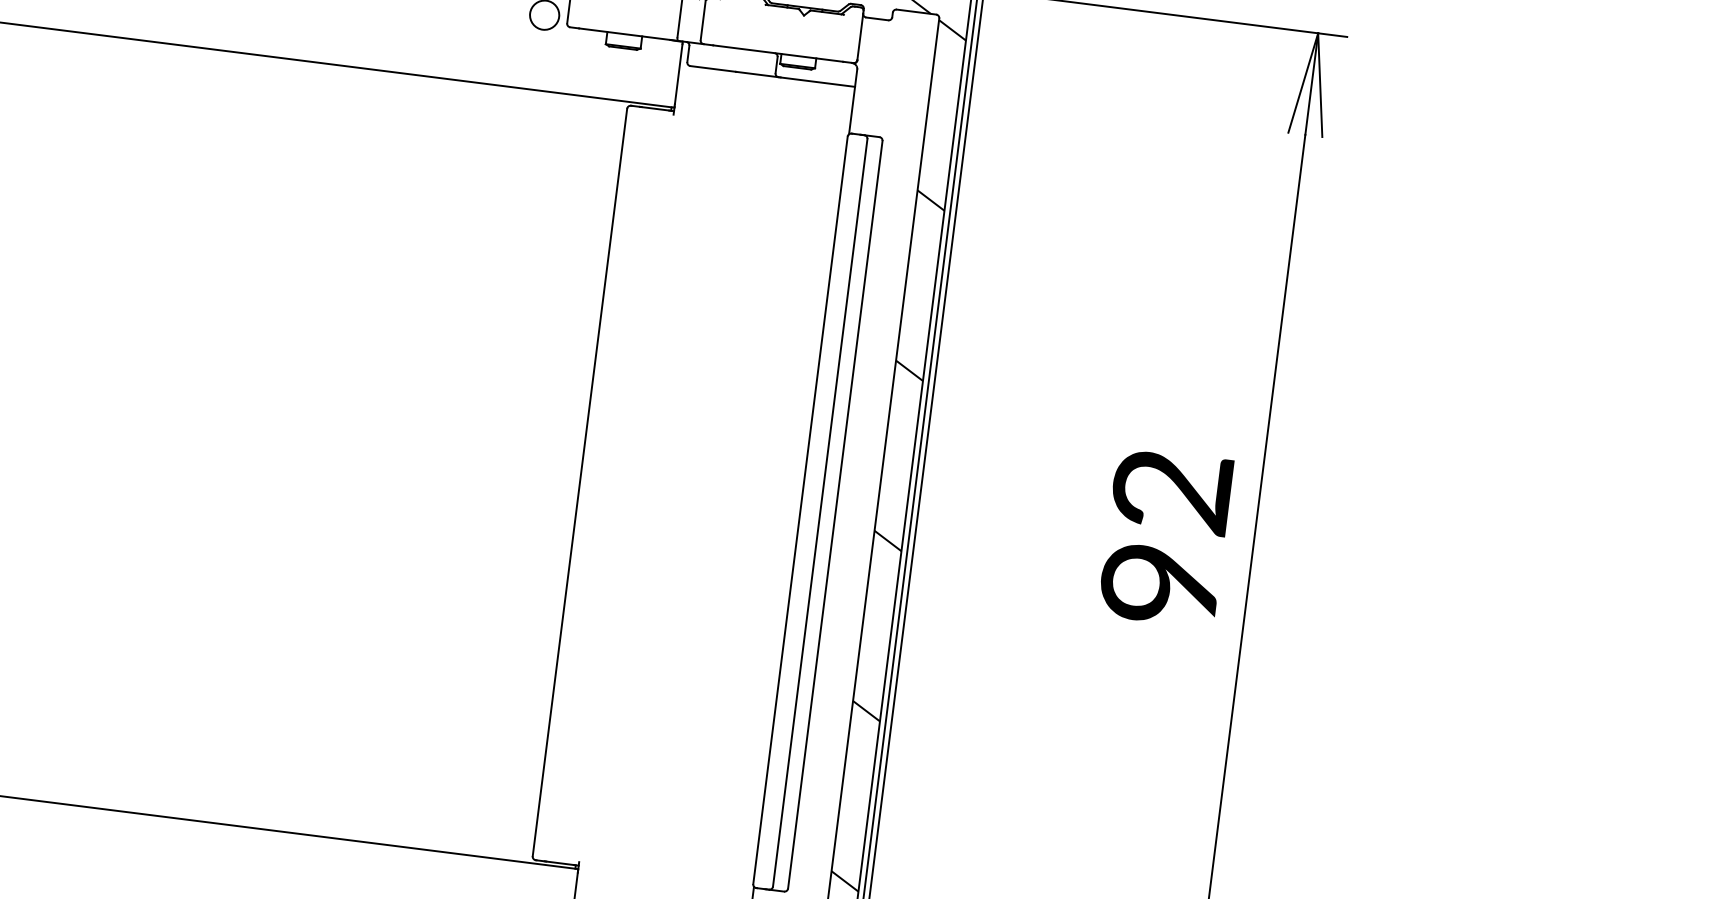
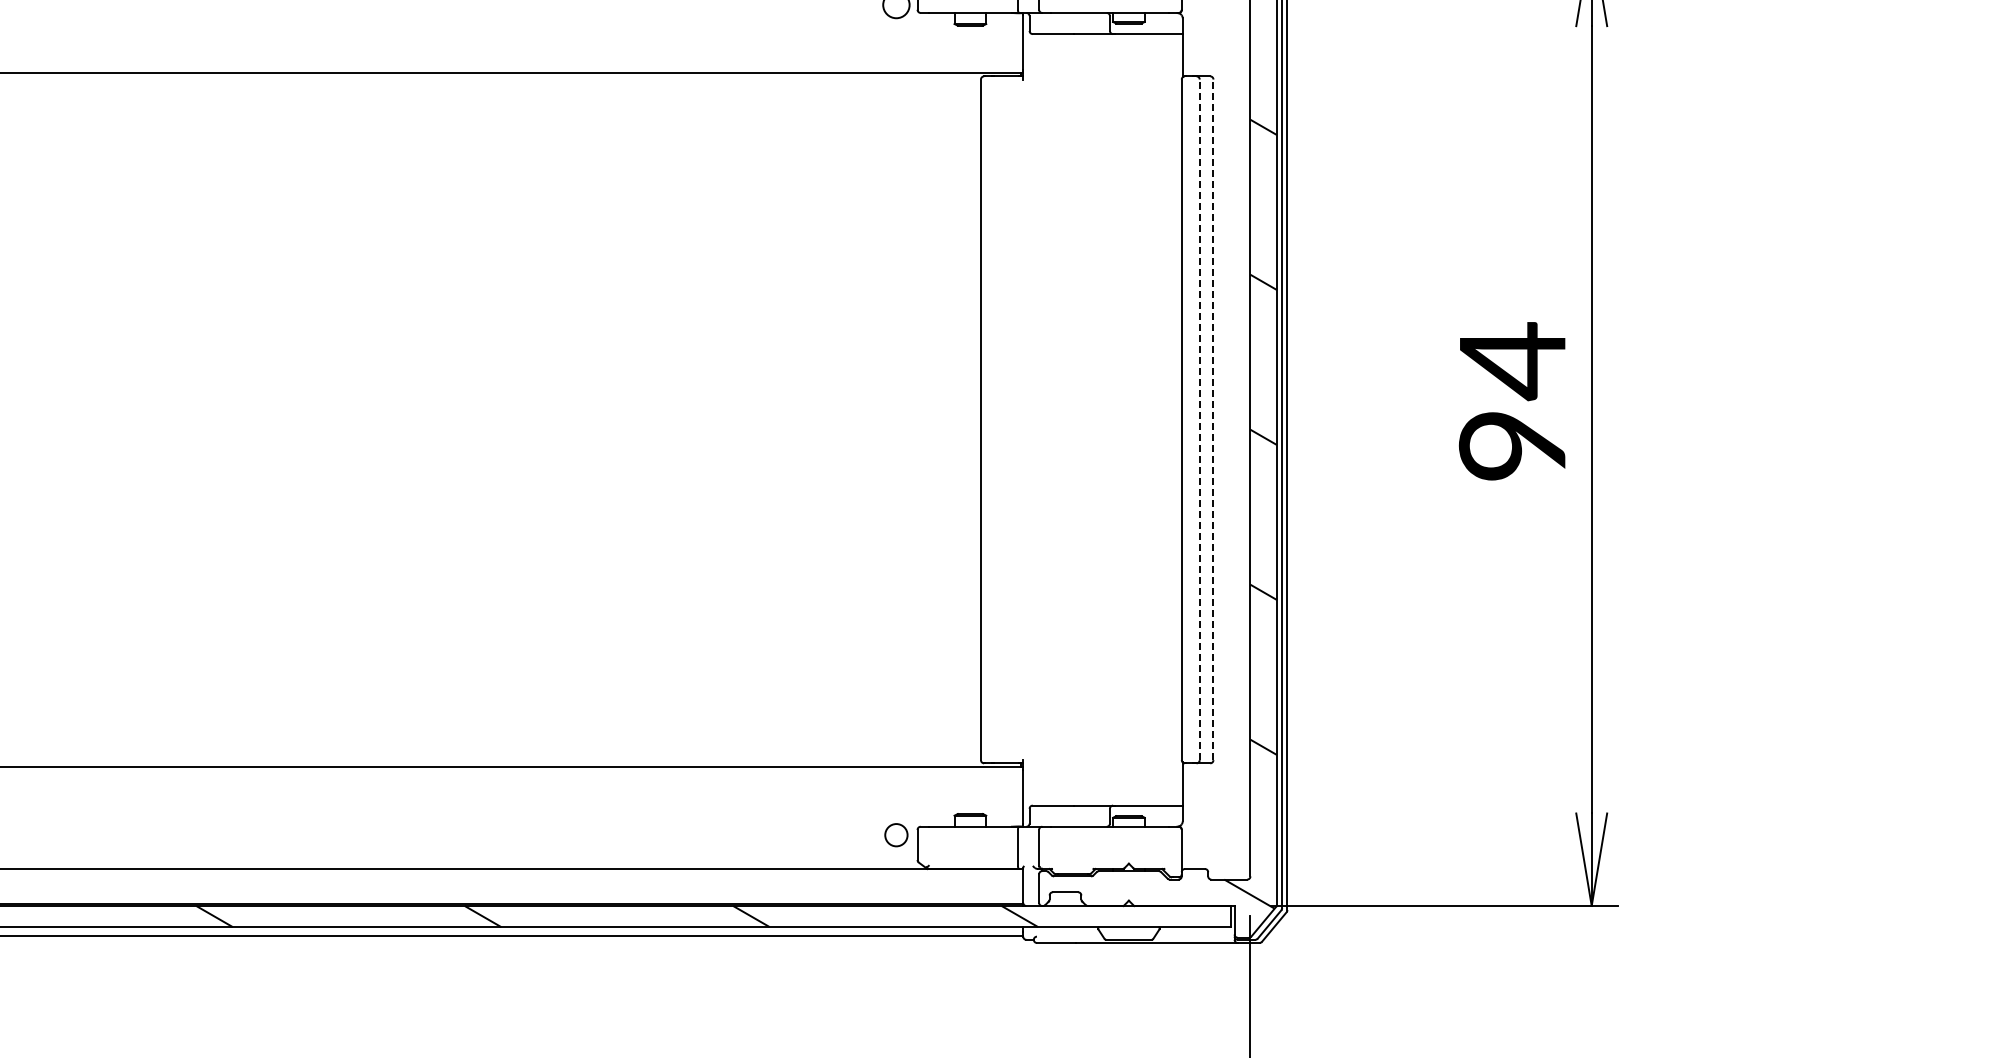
text: (1170, 492) -> (1511, 361), 92 -> 94
line: (820, 512) -> (1199, 419), solid -> dashed
line: (835, 514) -> (1213, 419), solid -> dashed

